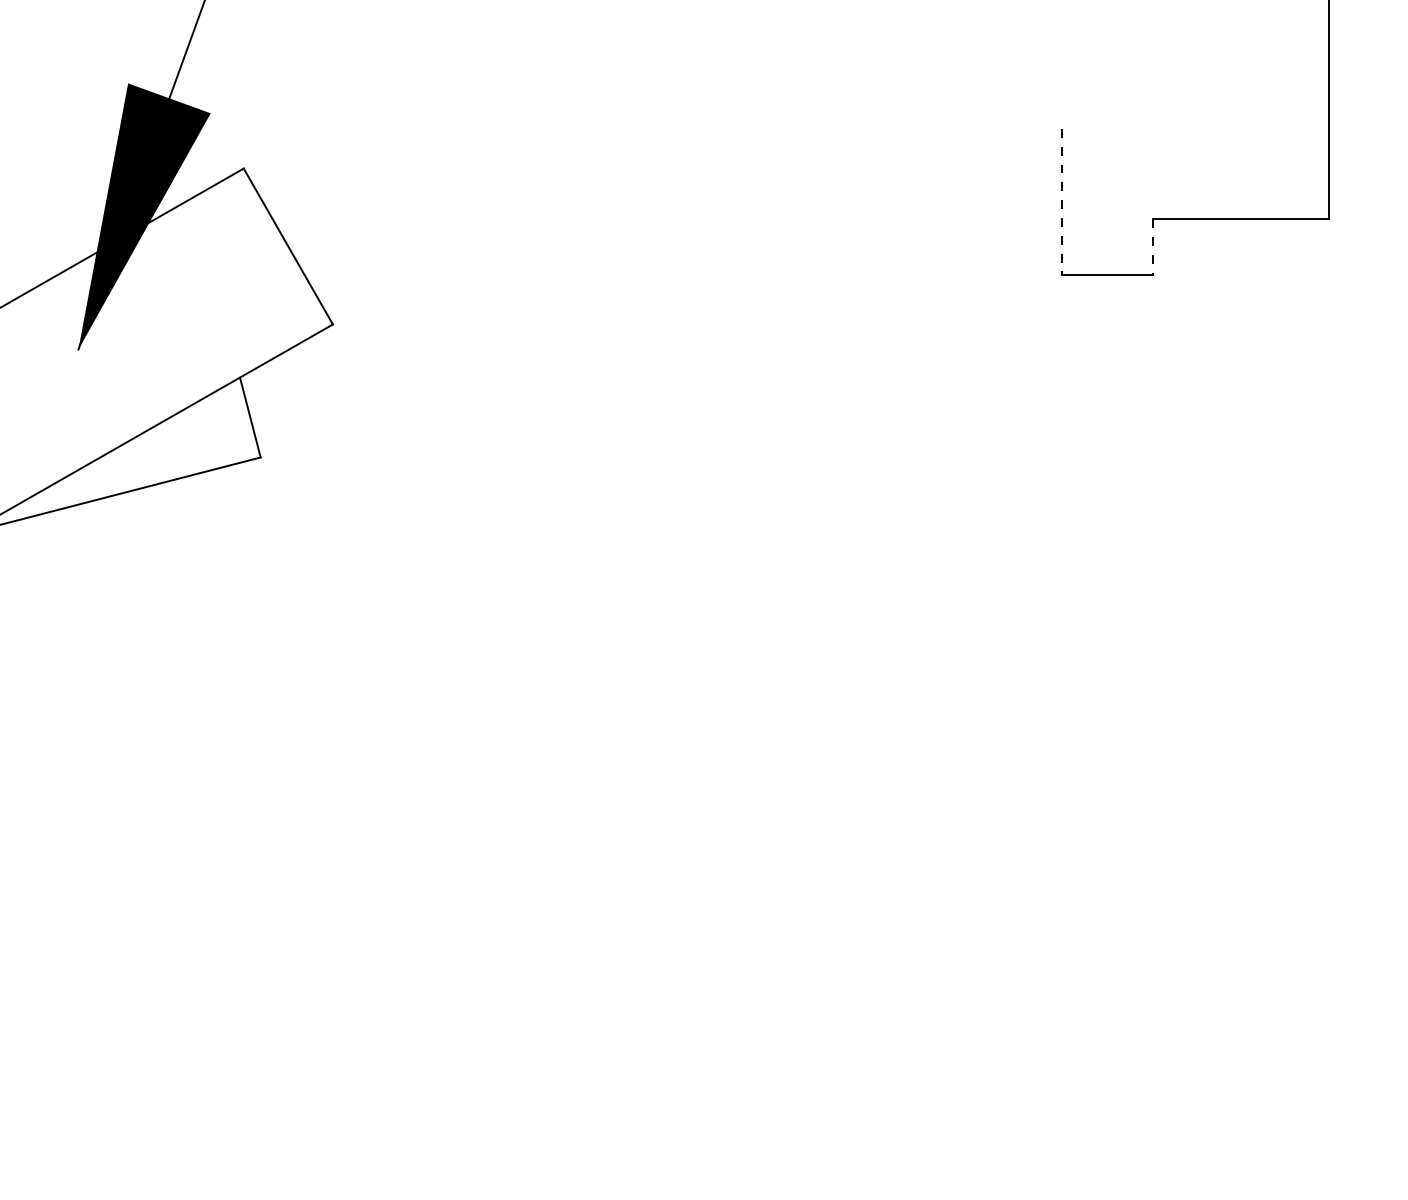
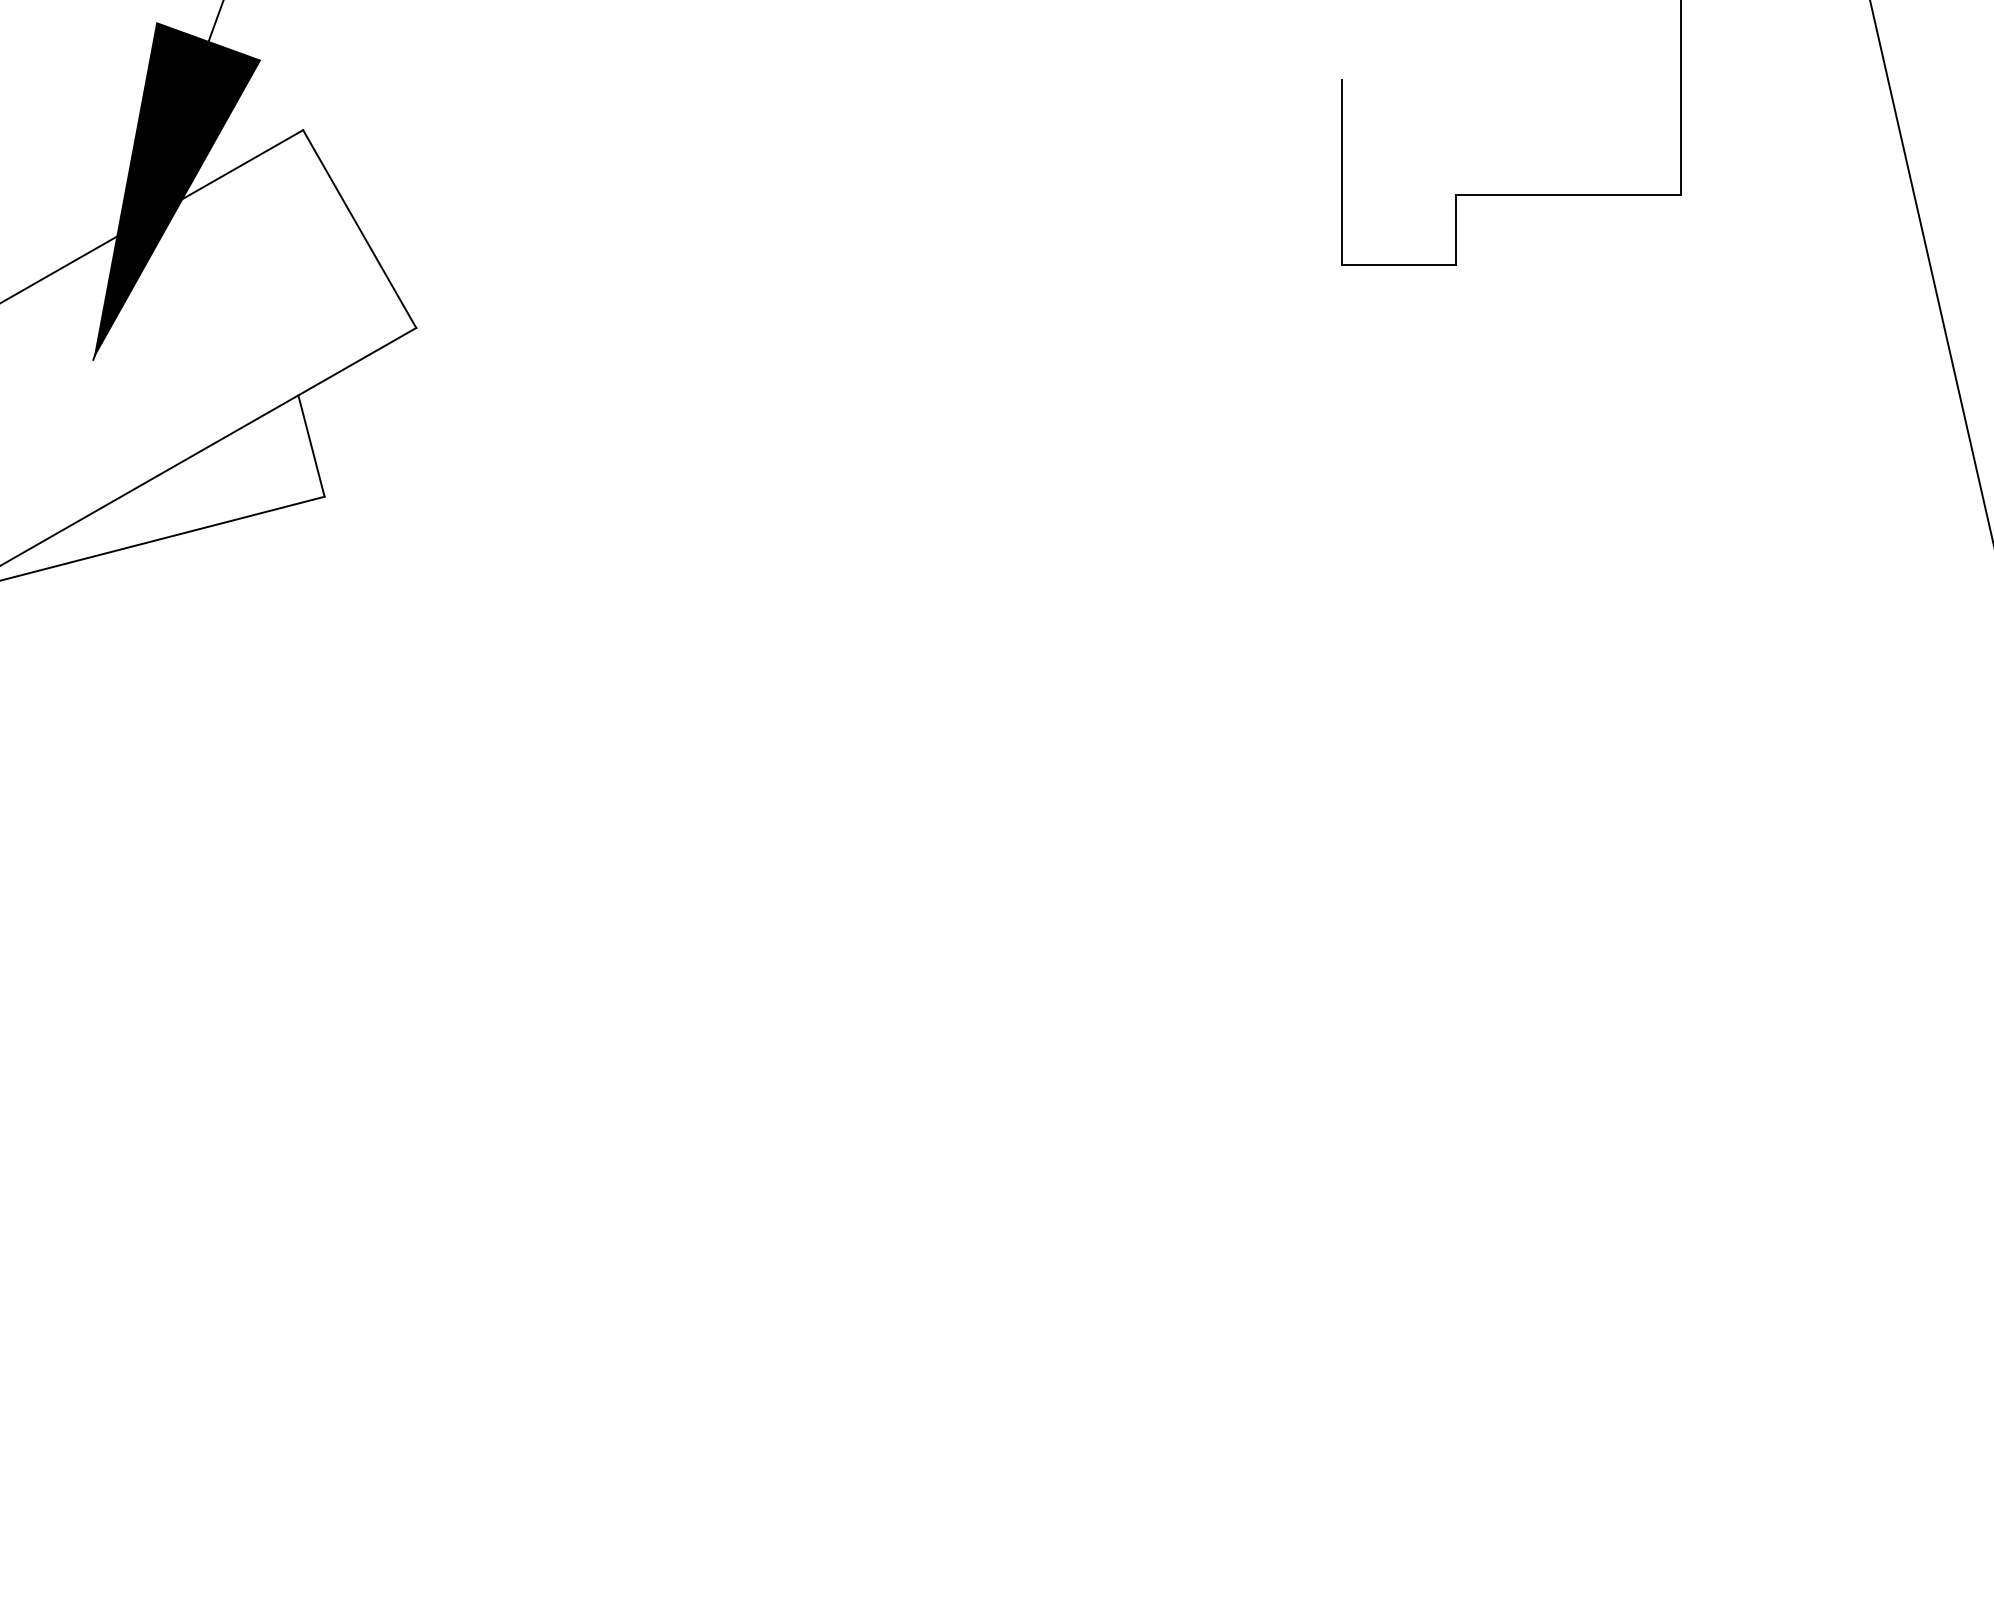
line: (1061, 201) -> (1341, 172), dashed -> solid
line: (1152, 246) -> (1456, 229), dashed -> solid

